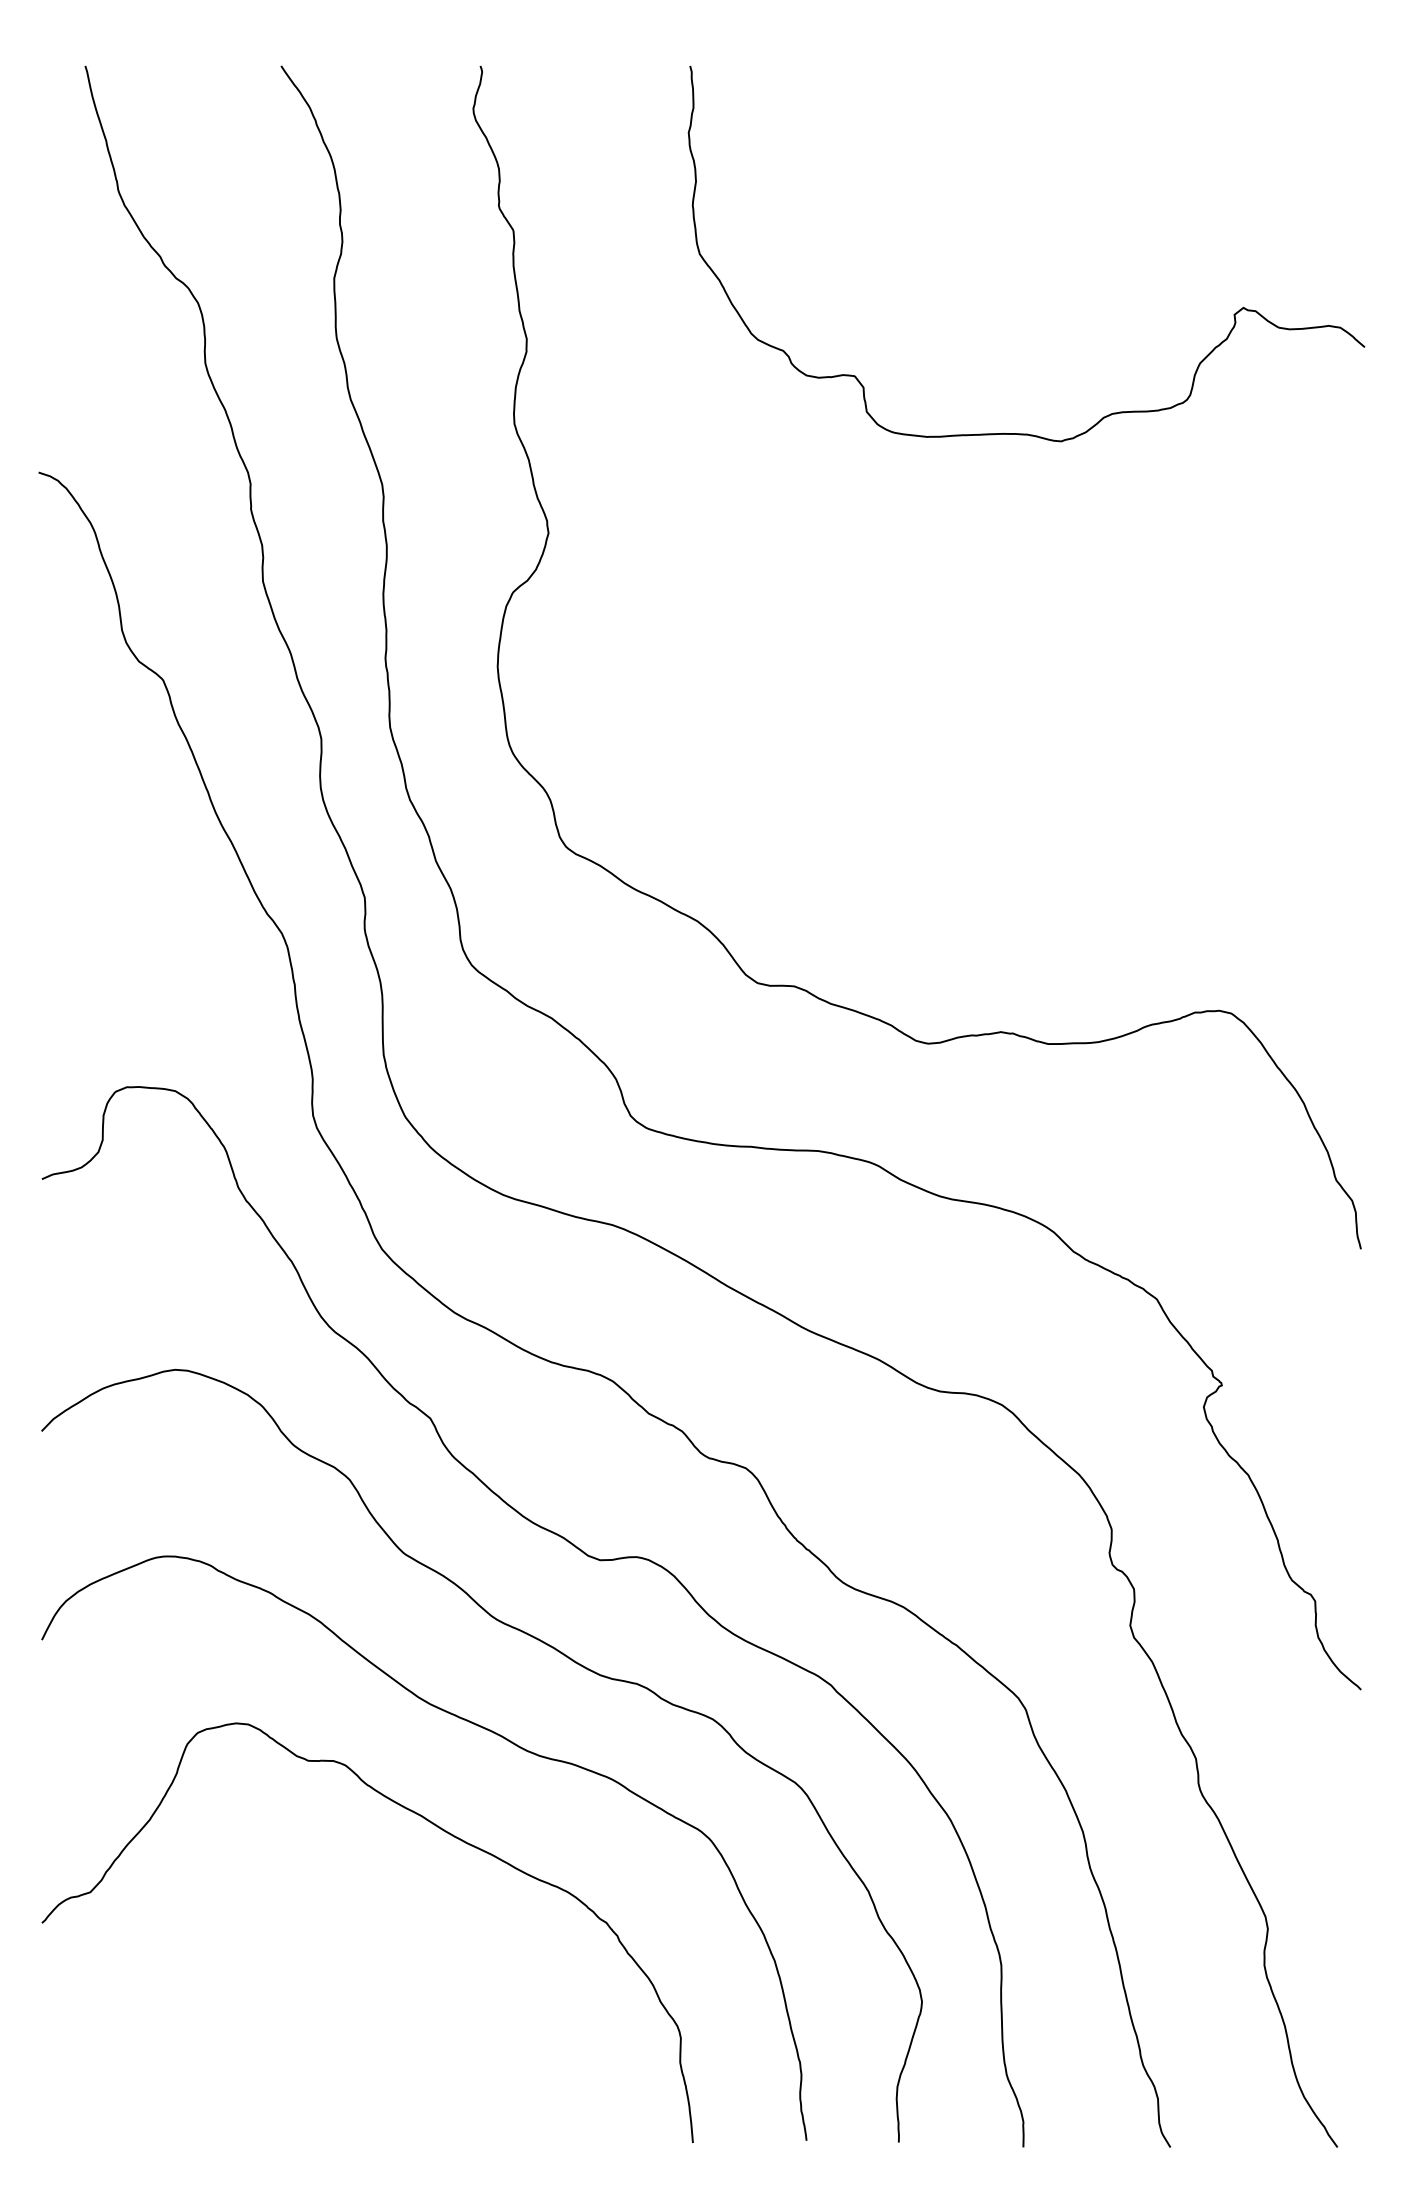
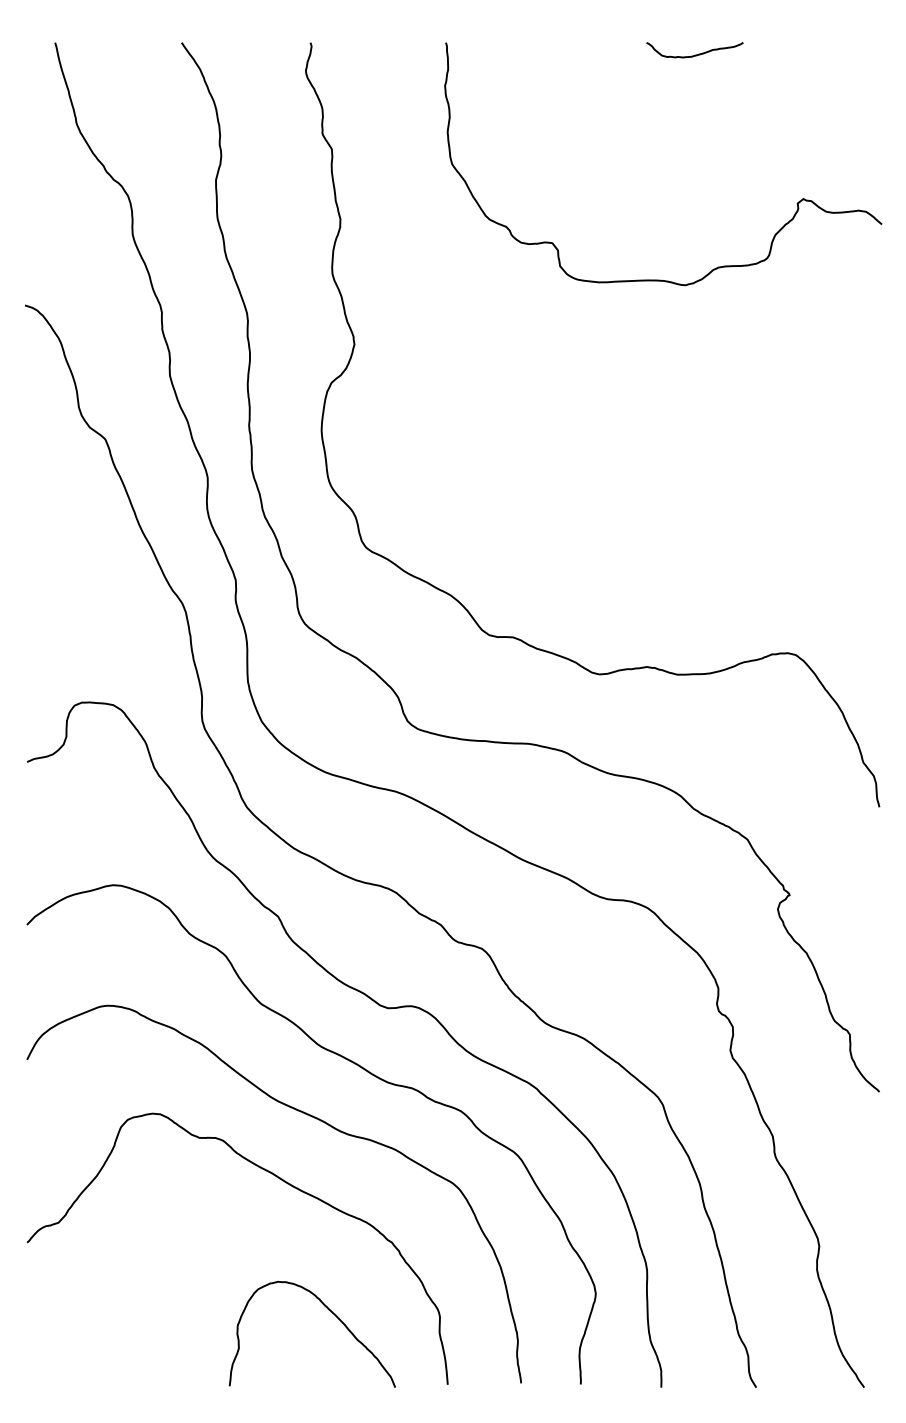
curve: (1076, 84) -> (695, 54), added
curve: (509, 2029) -> (329, 1311), added

